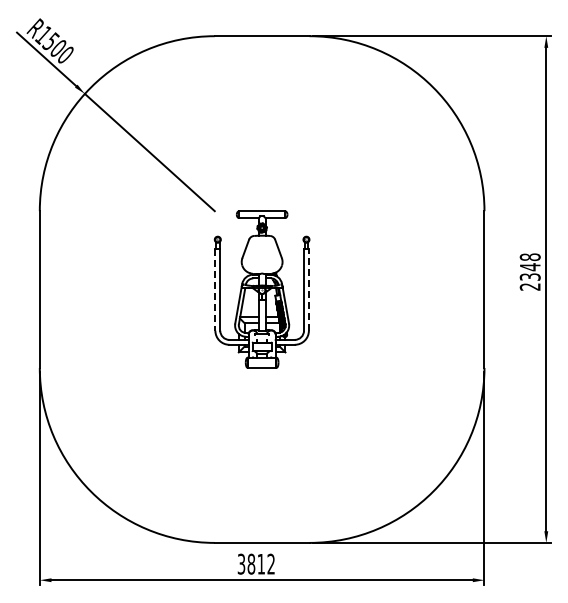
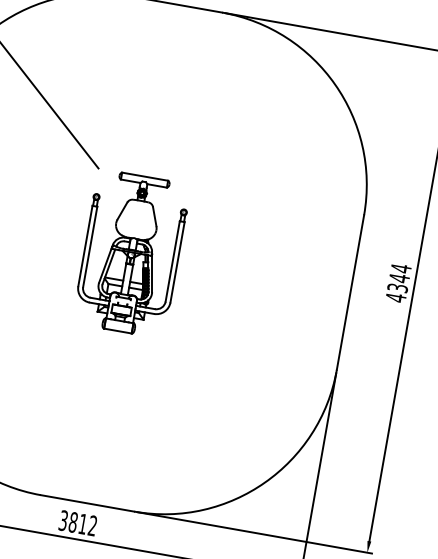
text: (529, 272) -> (397, 283), 2348 -> 4344
line: (215, 289) -> (85, 245), dashed -> solid
line: (308, 289) -> (177, 261), dashed -> solid

